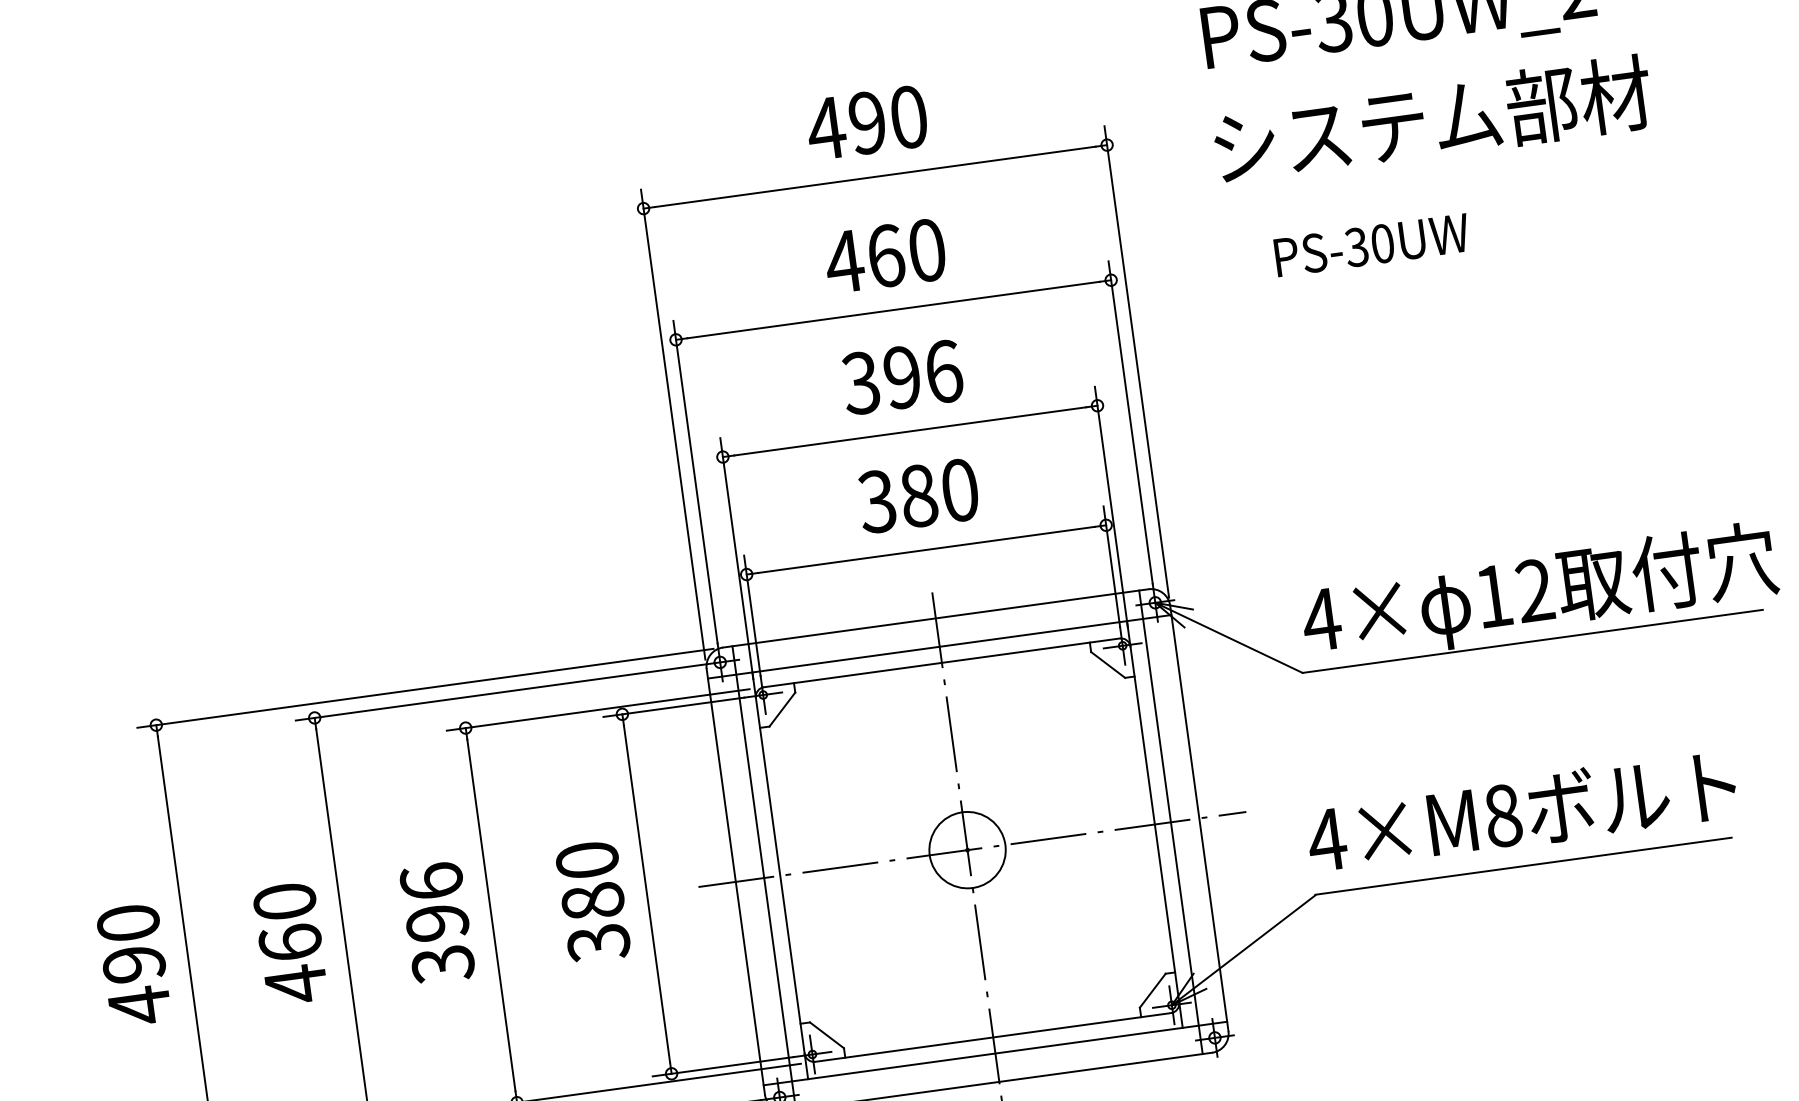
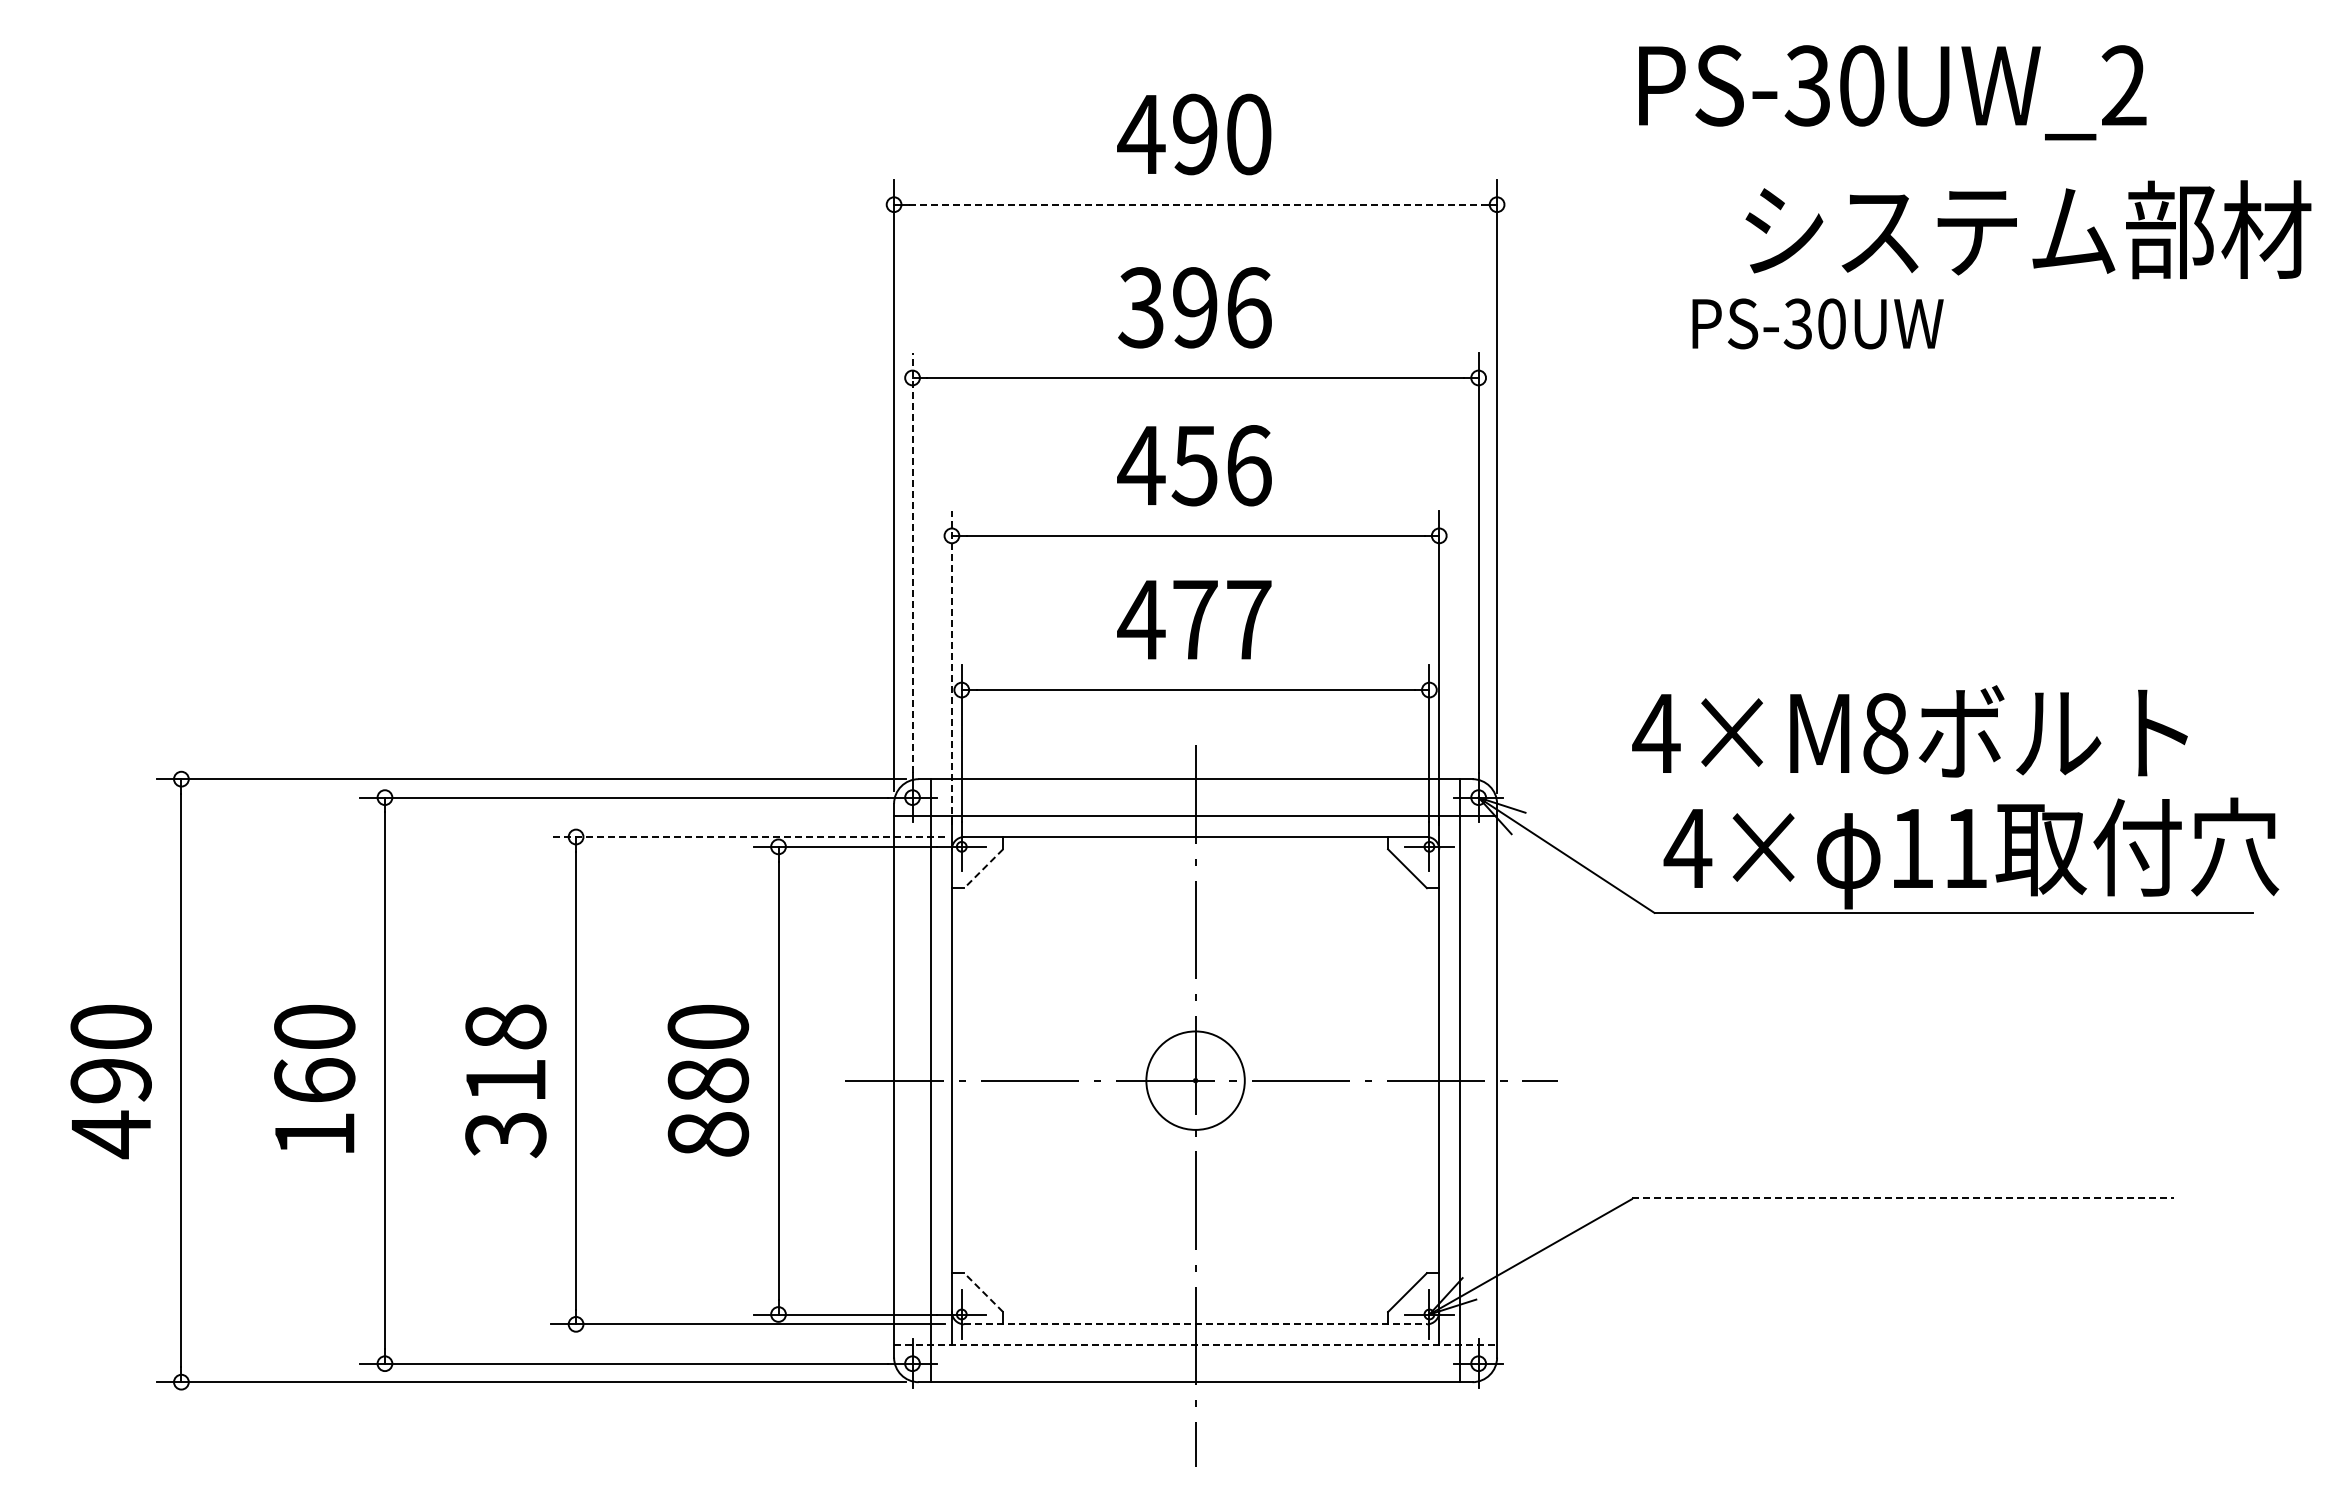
text: (1432, 119) -> (2028, 229), moved
line: (875, 176) -> (1195, 204), solid -> dashed
text: (1371, 244) -> (1817, 323), moved
text: (885, 255) -> (1194, 307), 460 -> 396
text: (881, 380) -> (1167, 465), 396 -> 456
line: (695, 482) -> (912, 563), solid -> dashed
text: (918, 495) -> (1194, 619), 380 -> 477
line: (736, 558) -> (951, 667), solid -> dashed
text: (1534, 589) -> (1965, 847), 12 -> 11
line: (598, 710) -> (748, 837), solid -> dashed
line: (782, 710) -> (983, 869), solid -> dashed
text: (1521, 811) -> (1909, 731), moved
line: (1523, 866) -> (1902, 1198), solid -> dashed
text: (434, 901) -> (505, 1053), 396 -> 318
text: (598, 943) -> (708, 1135), 380 -> 880
text: (296, 984) -> (314, 1134), 460 -> 160
line: (826, 1035) -> (983, 1292), solid -> dashed
line: (993, 1037) -> (1196, 1324), solid -> dashed
line: (995, 1053) -> (1195, 1345), solid -> dashed

